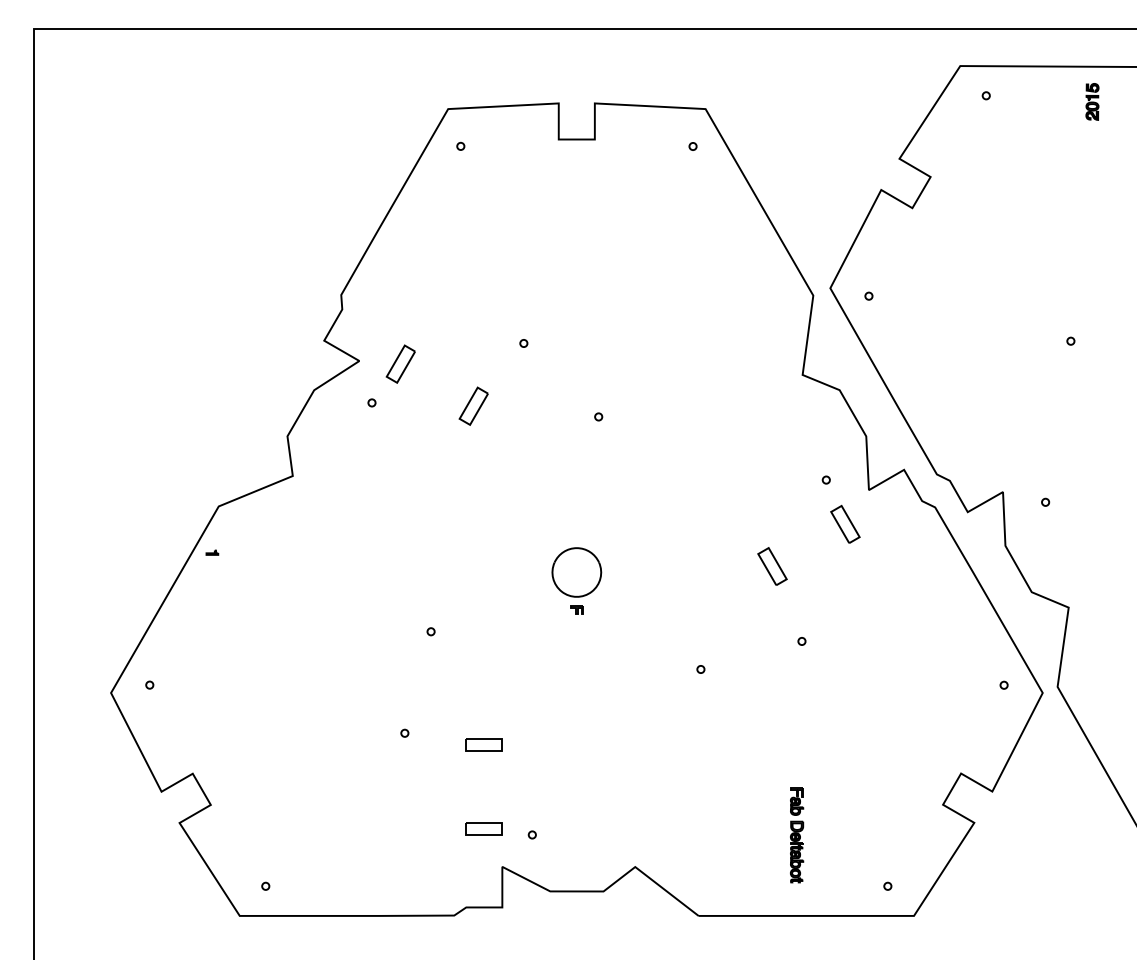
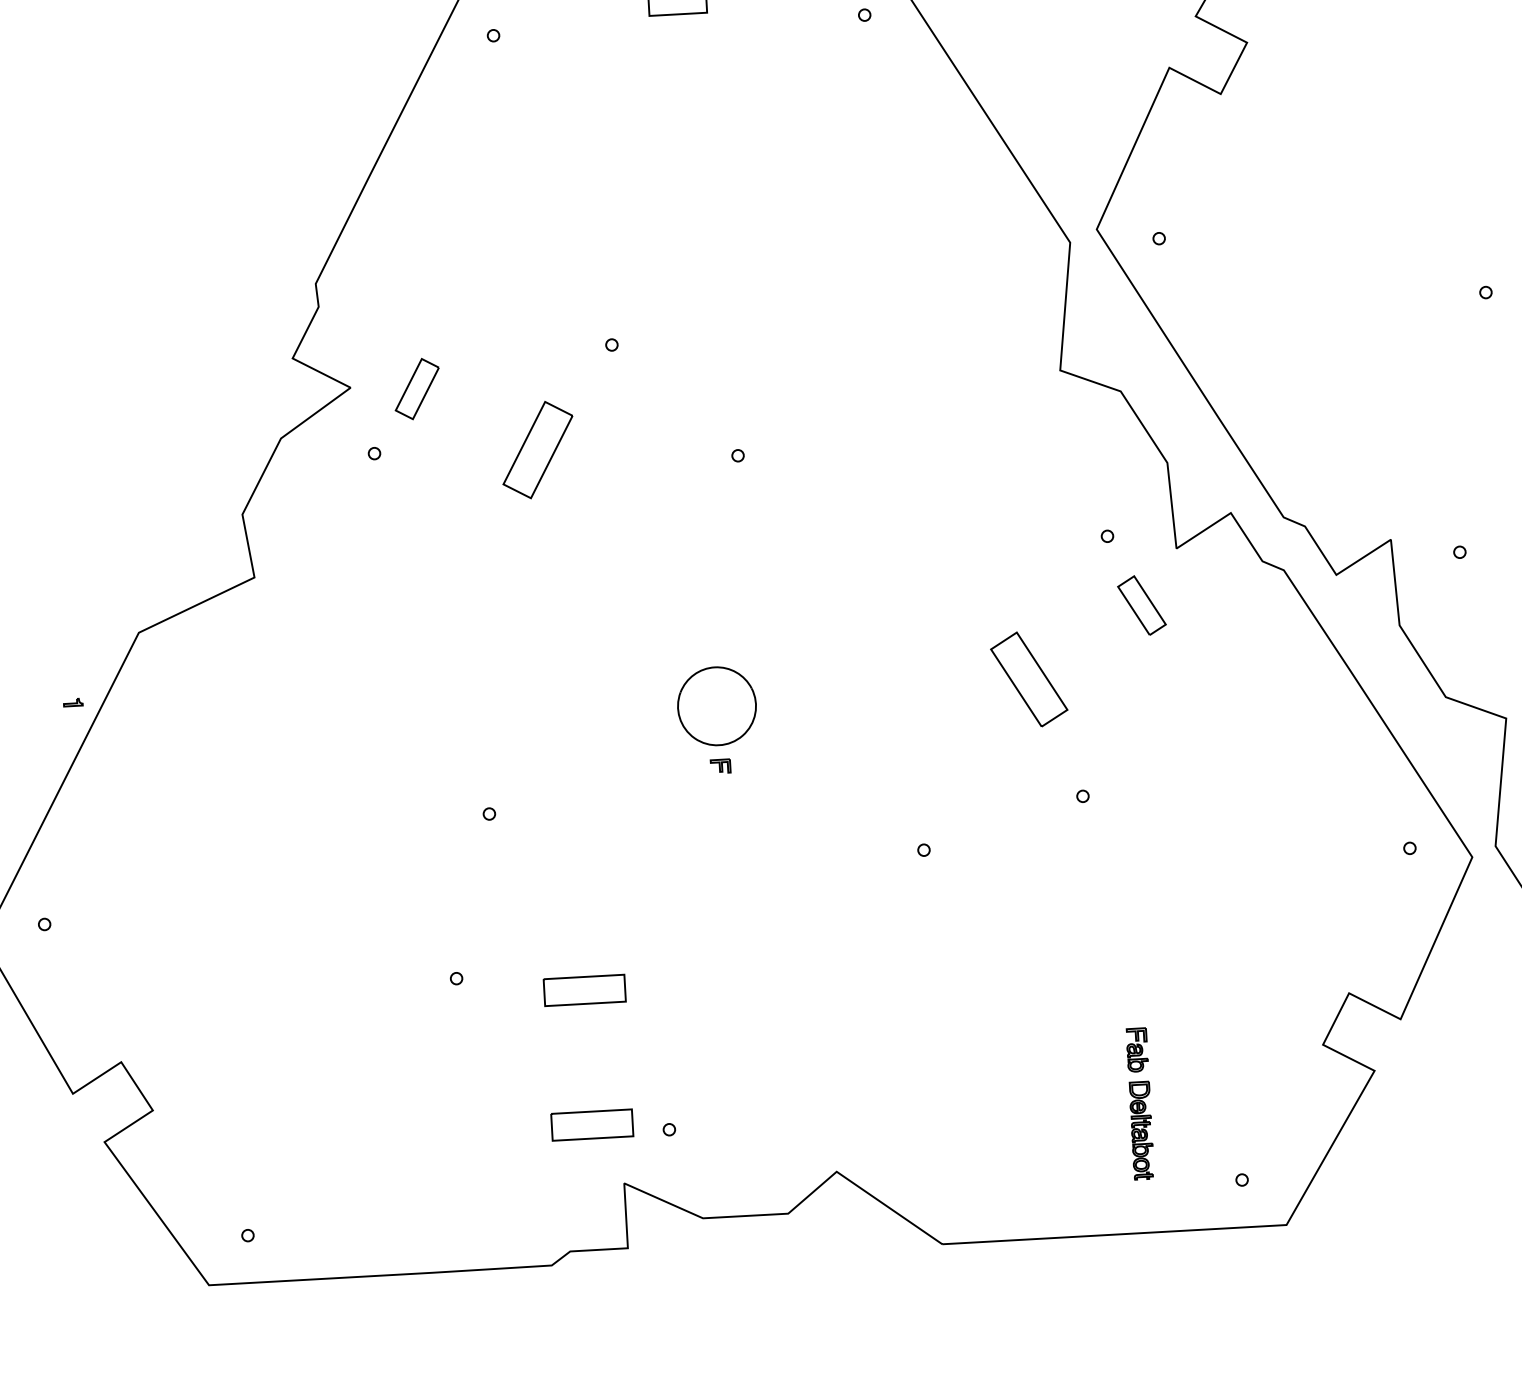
part: (473, 405) -> (536, 448), size x1.6
part: (212, 552) -> (73, 702), moved
part: (772, 566) -> (1029, 679), size x1.6
part: (483, 744) -> (583, 989), size x1.4
part: (483, 828) -> (590, 1123), size x1.4
part: (797, 835) -> (1141, 1104), moved

